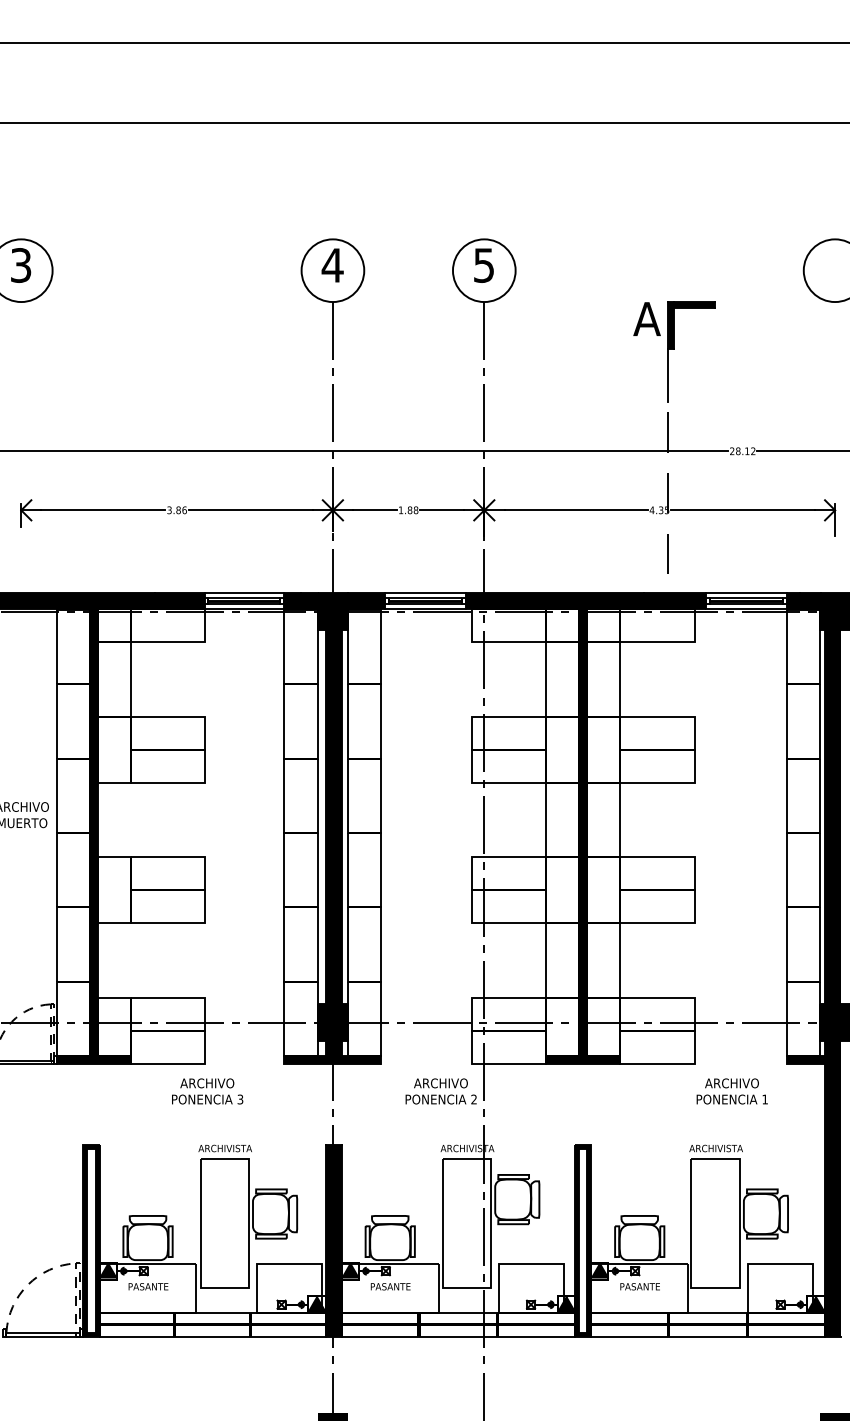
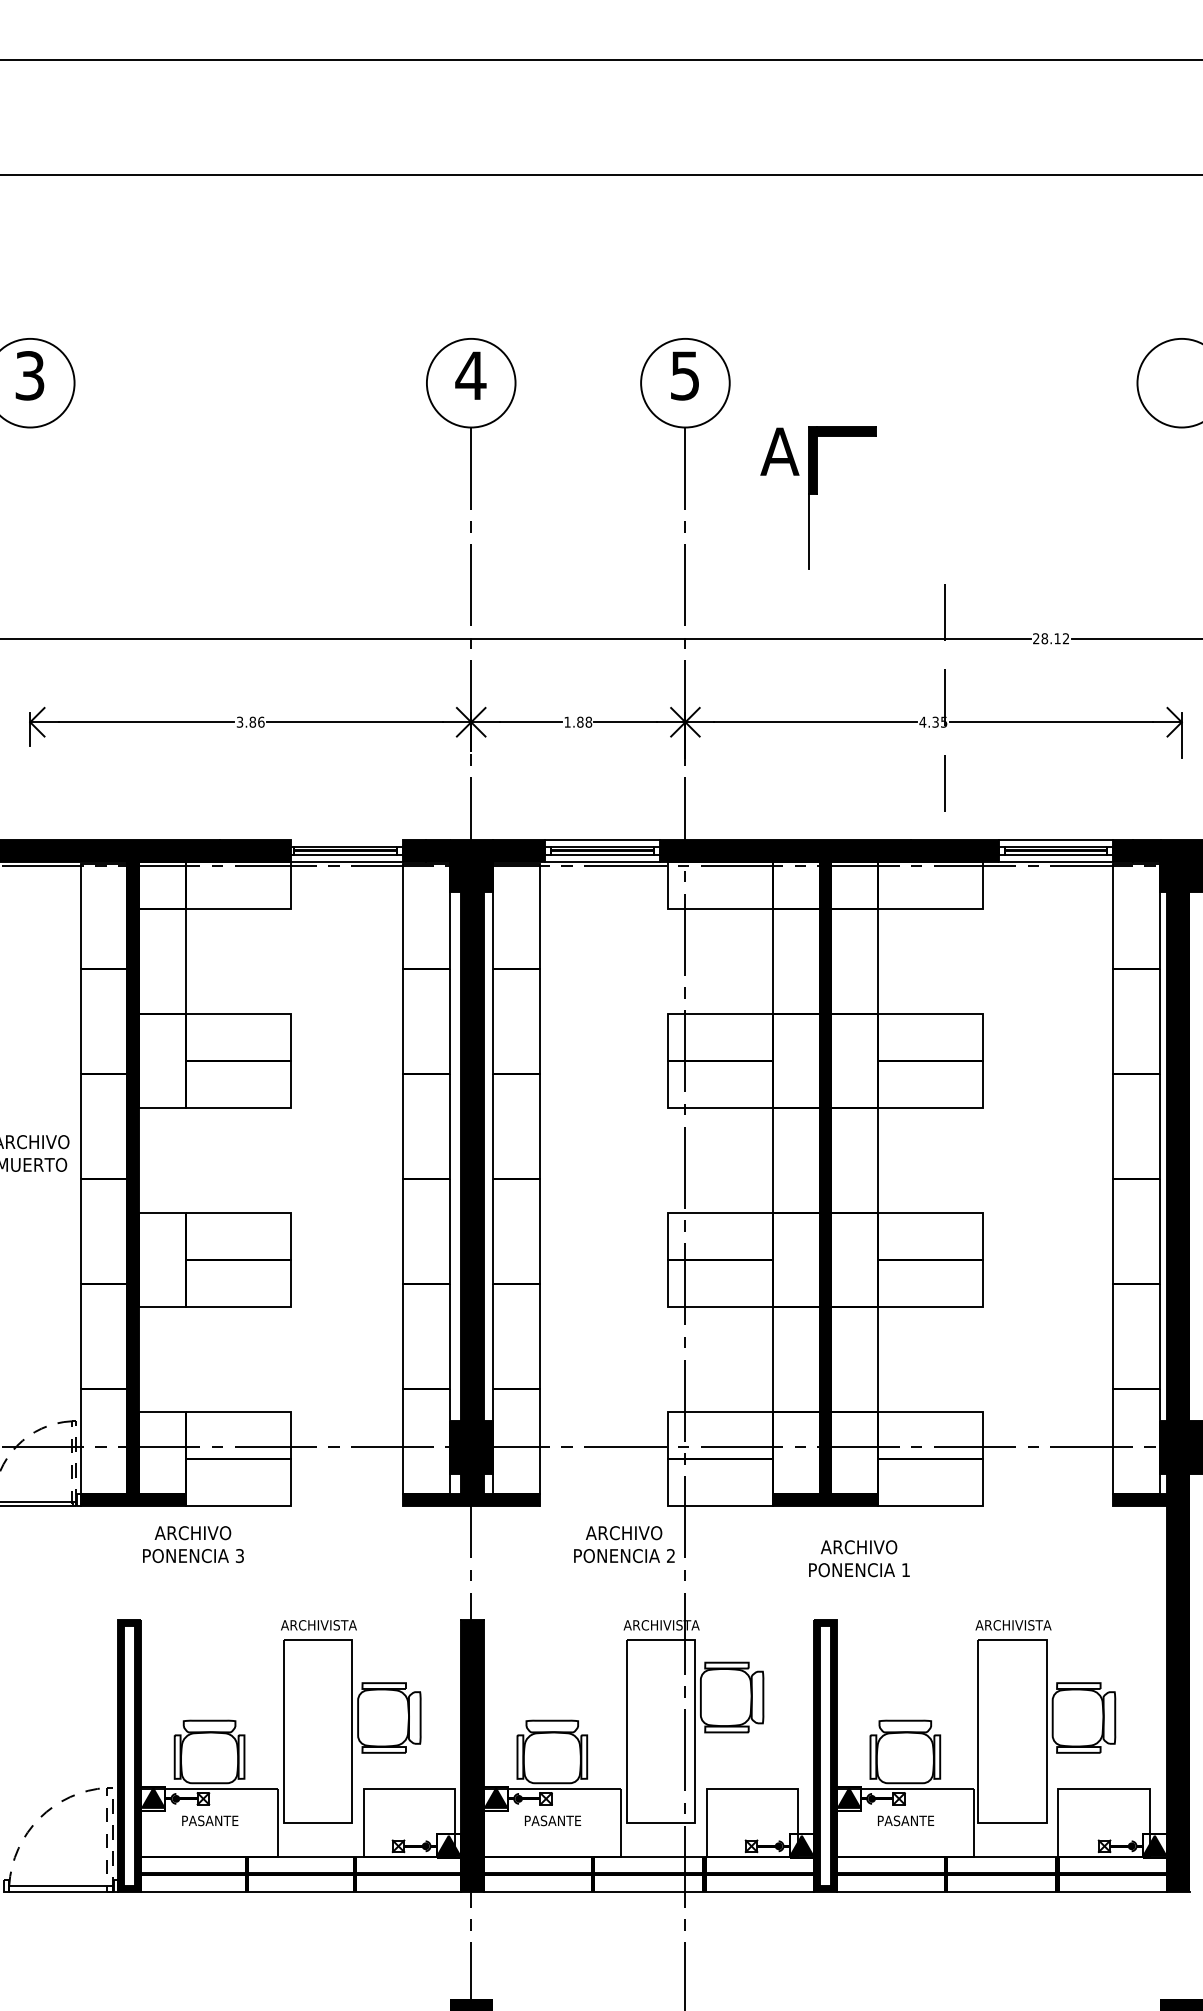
part: (674, 351) -> (818, 497), moved
line: (244, 593) -> (346, 839), removed
text: (207, 1091) -> (193, 1544), moved
text: (731, 1091) -> (858, 1558), moved

